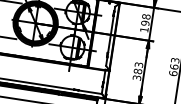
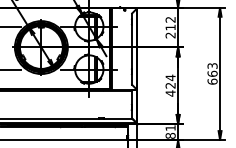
text: (145, 23) -> (170, 27), 198 -> 212
text: (137, 71) -> (170, 85), 383 -> 424

